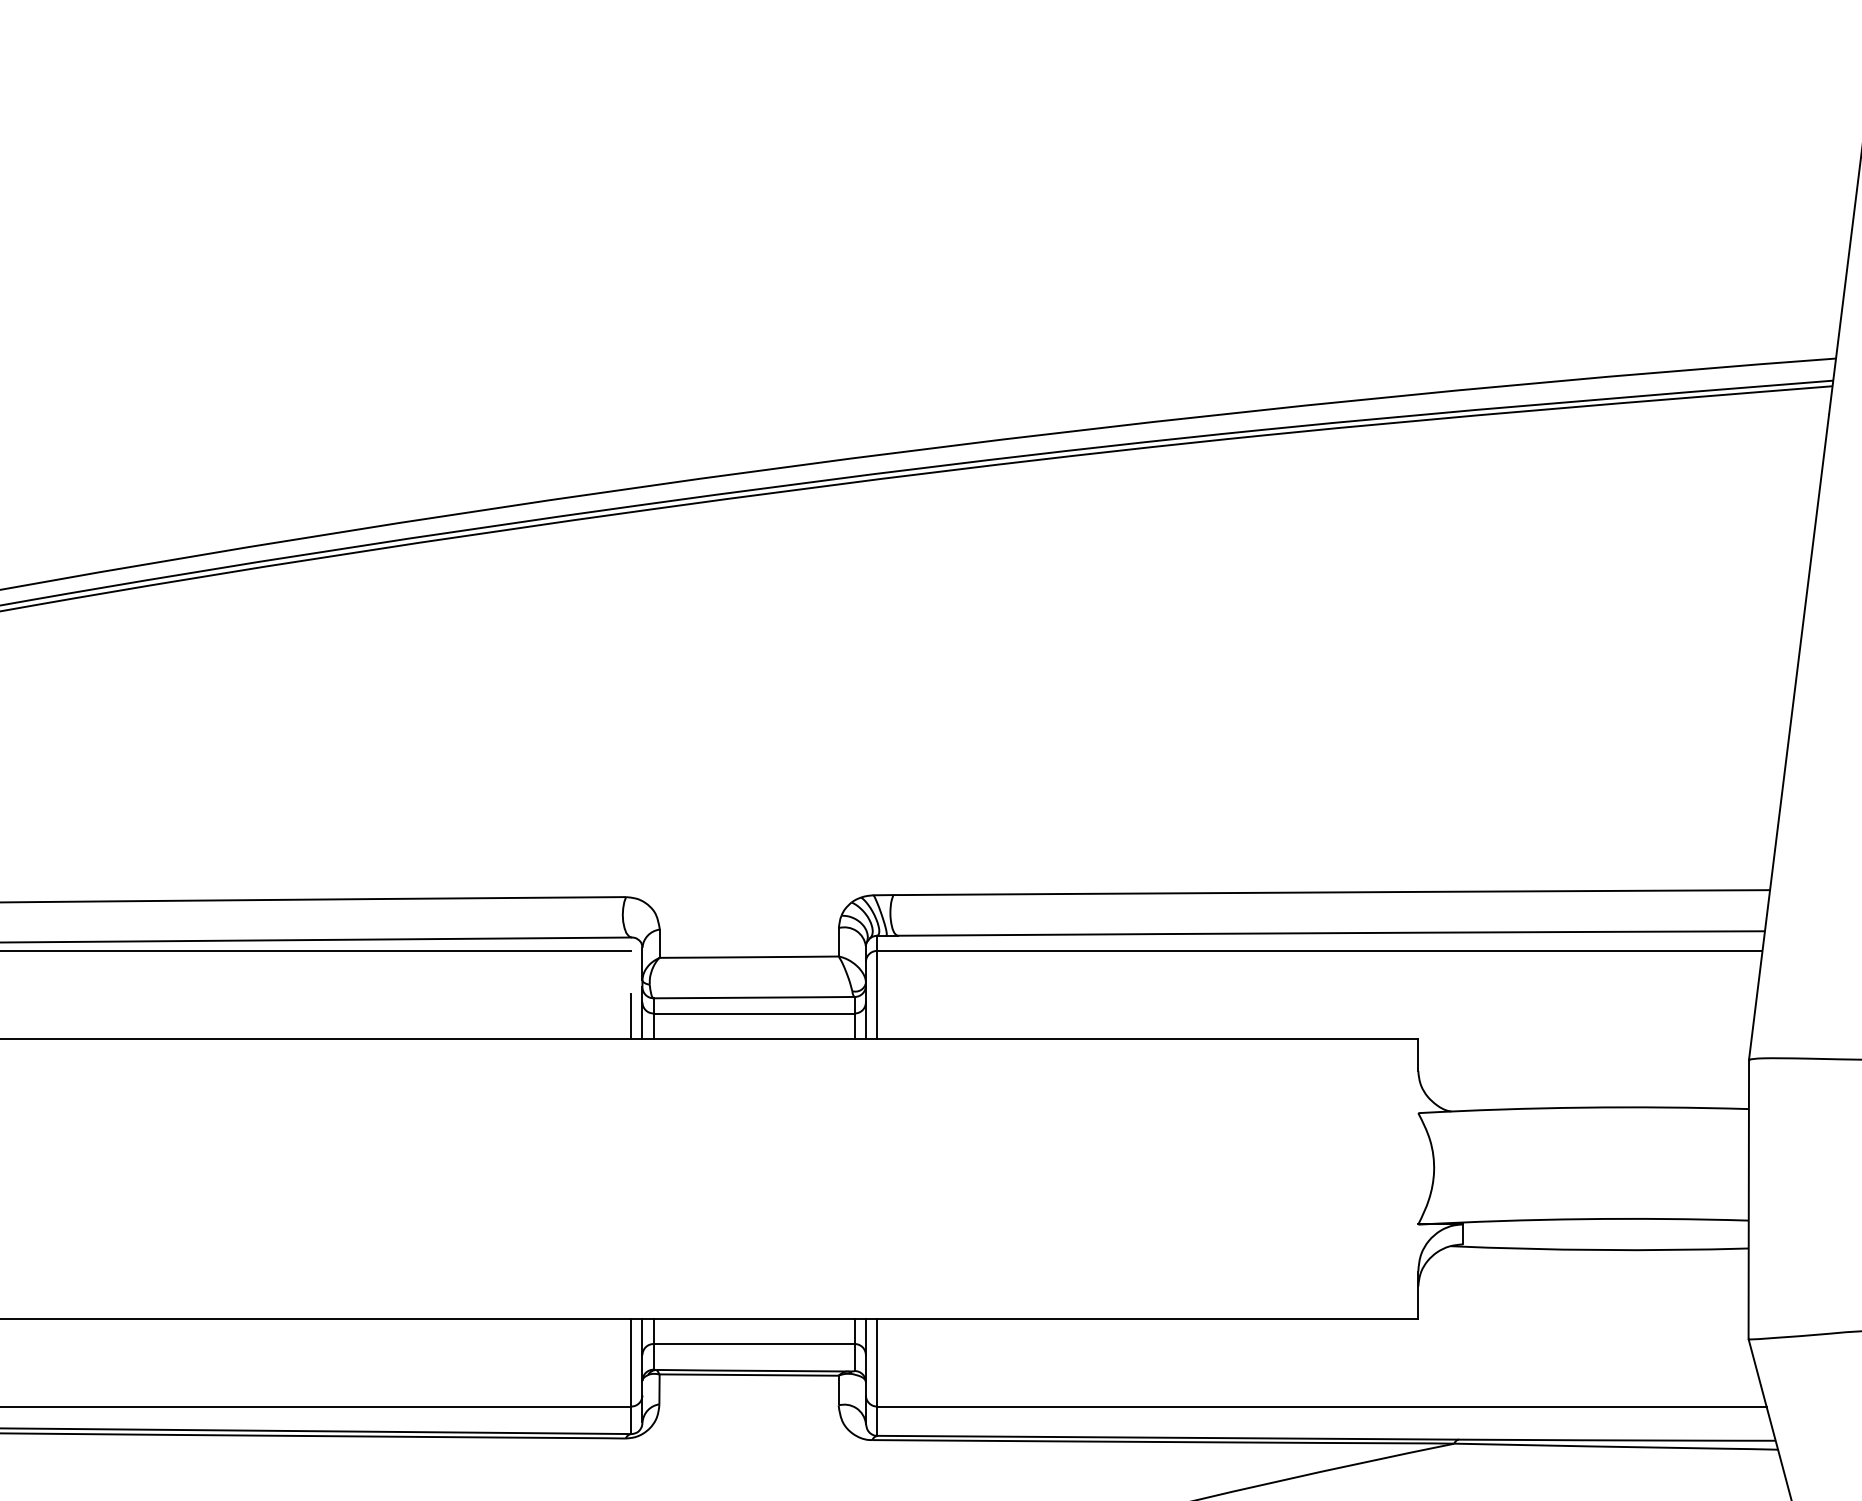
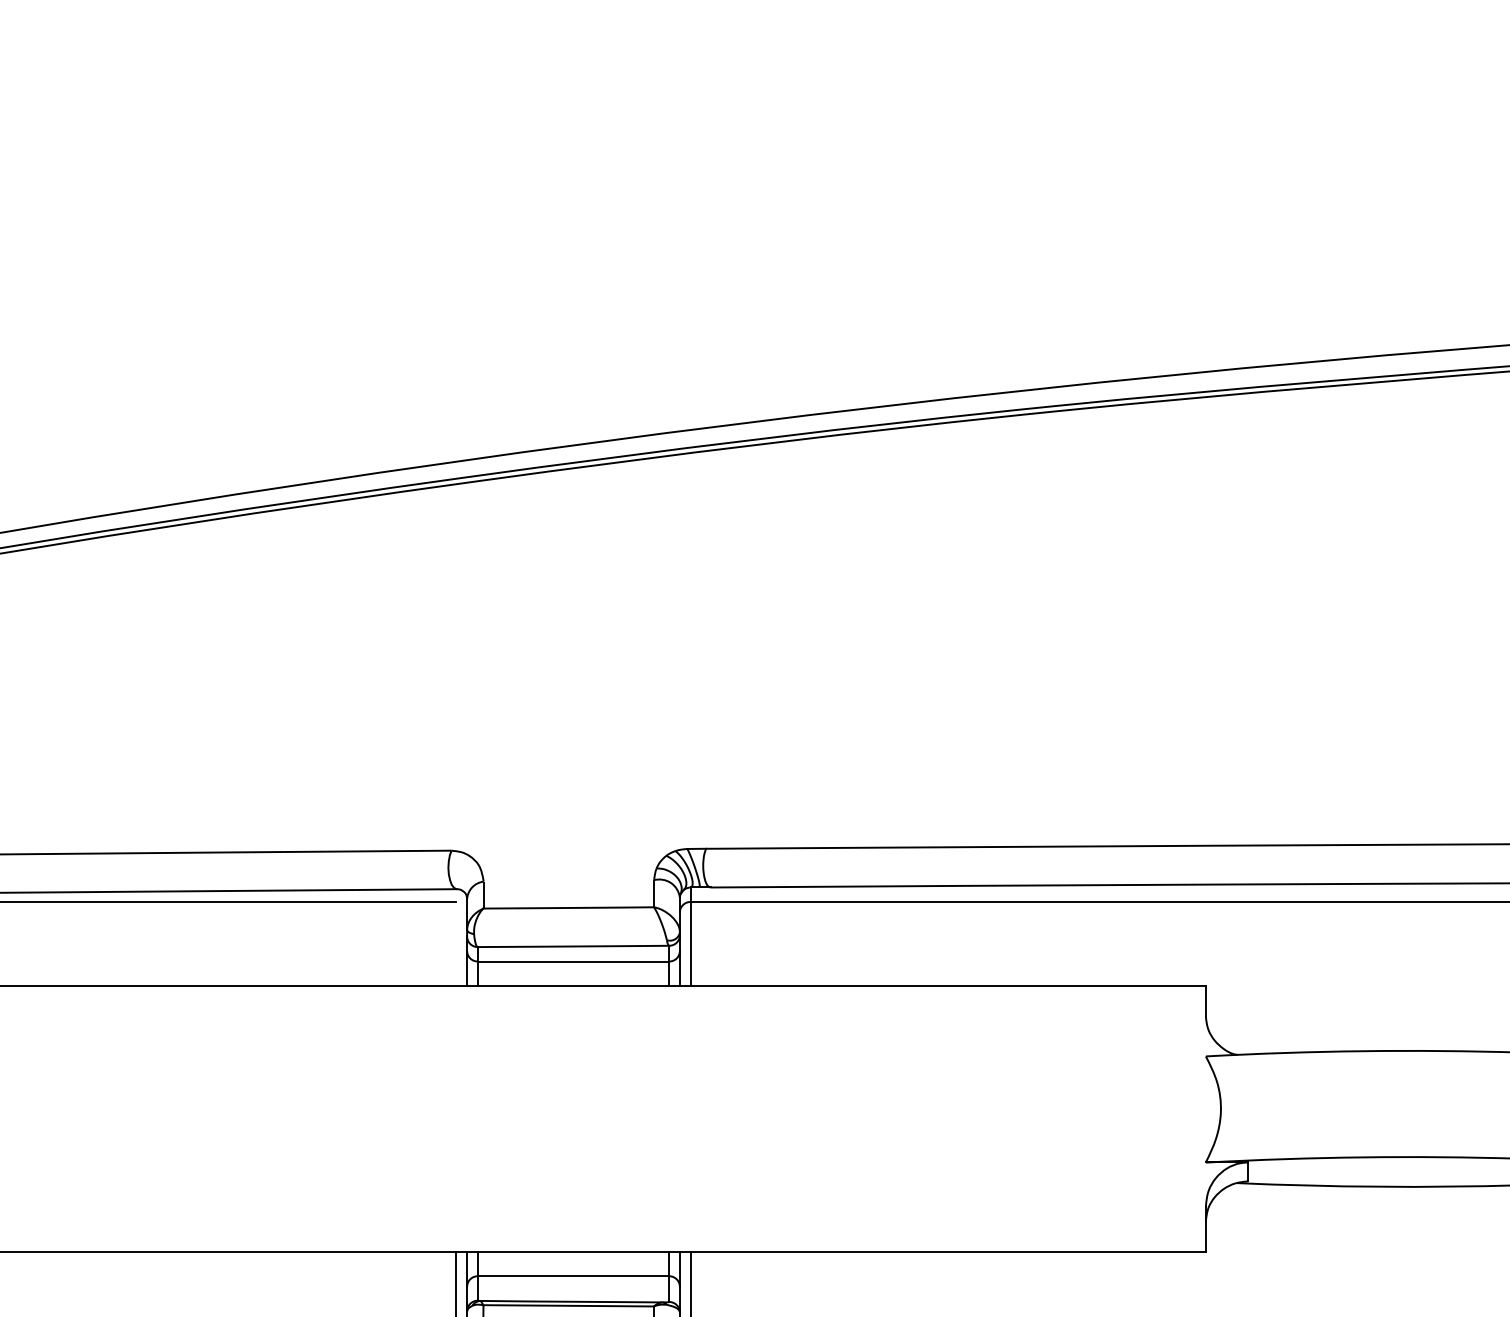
line: (631, 1016) -> (456, 964), removed

